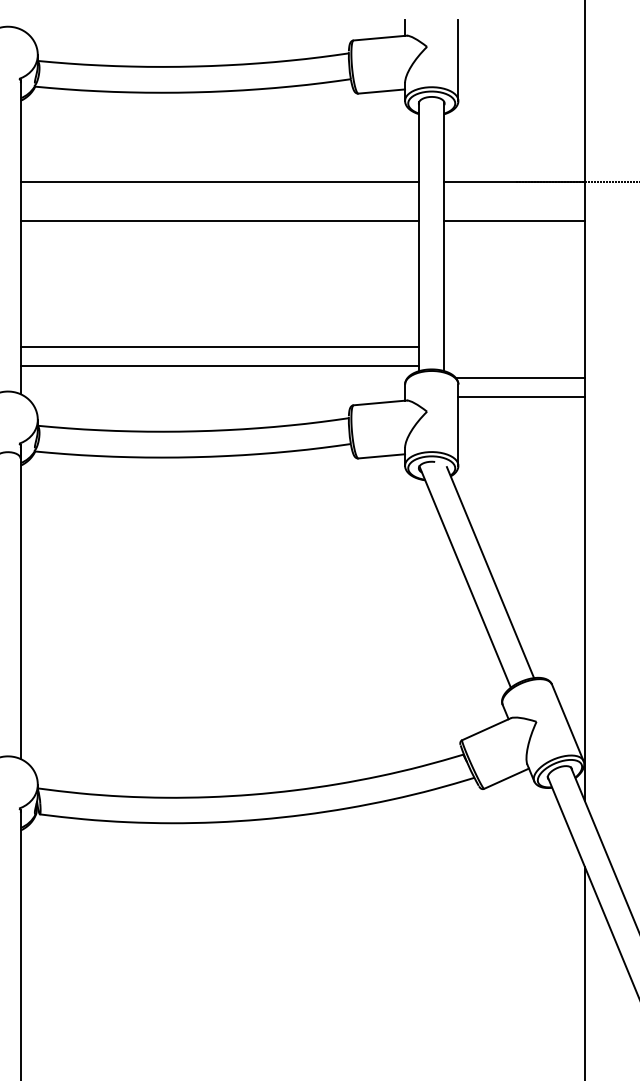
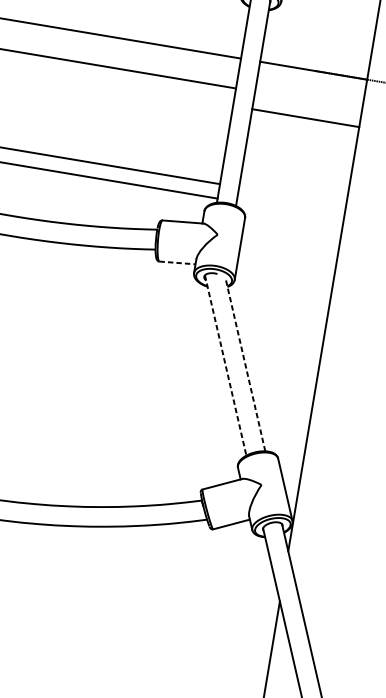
line: (514, 221) -> (305, 118), moved
line: (519, 378) -> (292, 221), removed
line: (521, 397) -> (291, 235), removed
line: (382, 456) -> (178, 263), solid -> dashed
line: (490, 572) -> (245, 365), solid -> dashed
line: (465, 577) -> (225, 365), solid -> dashed

